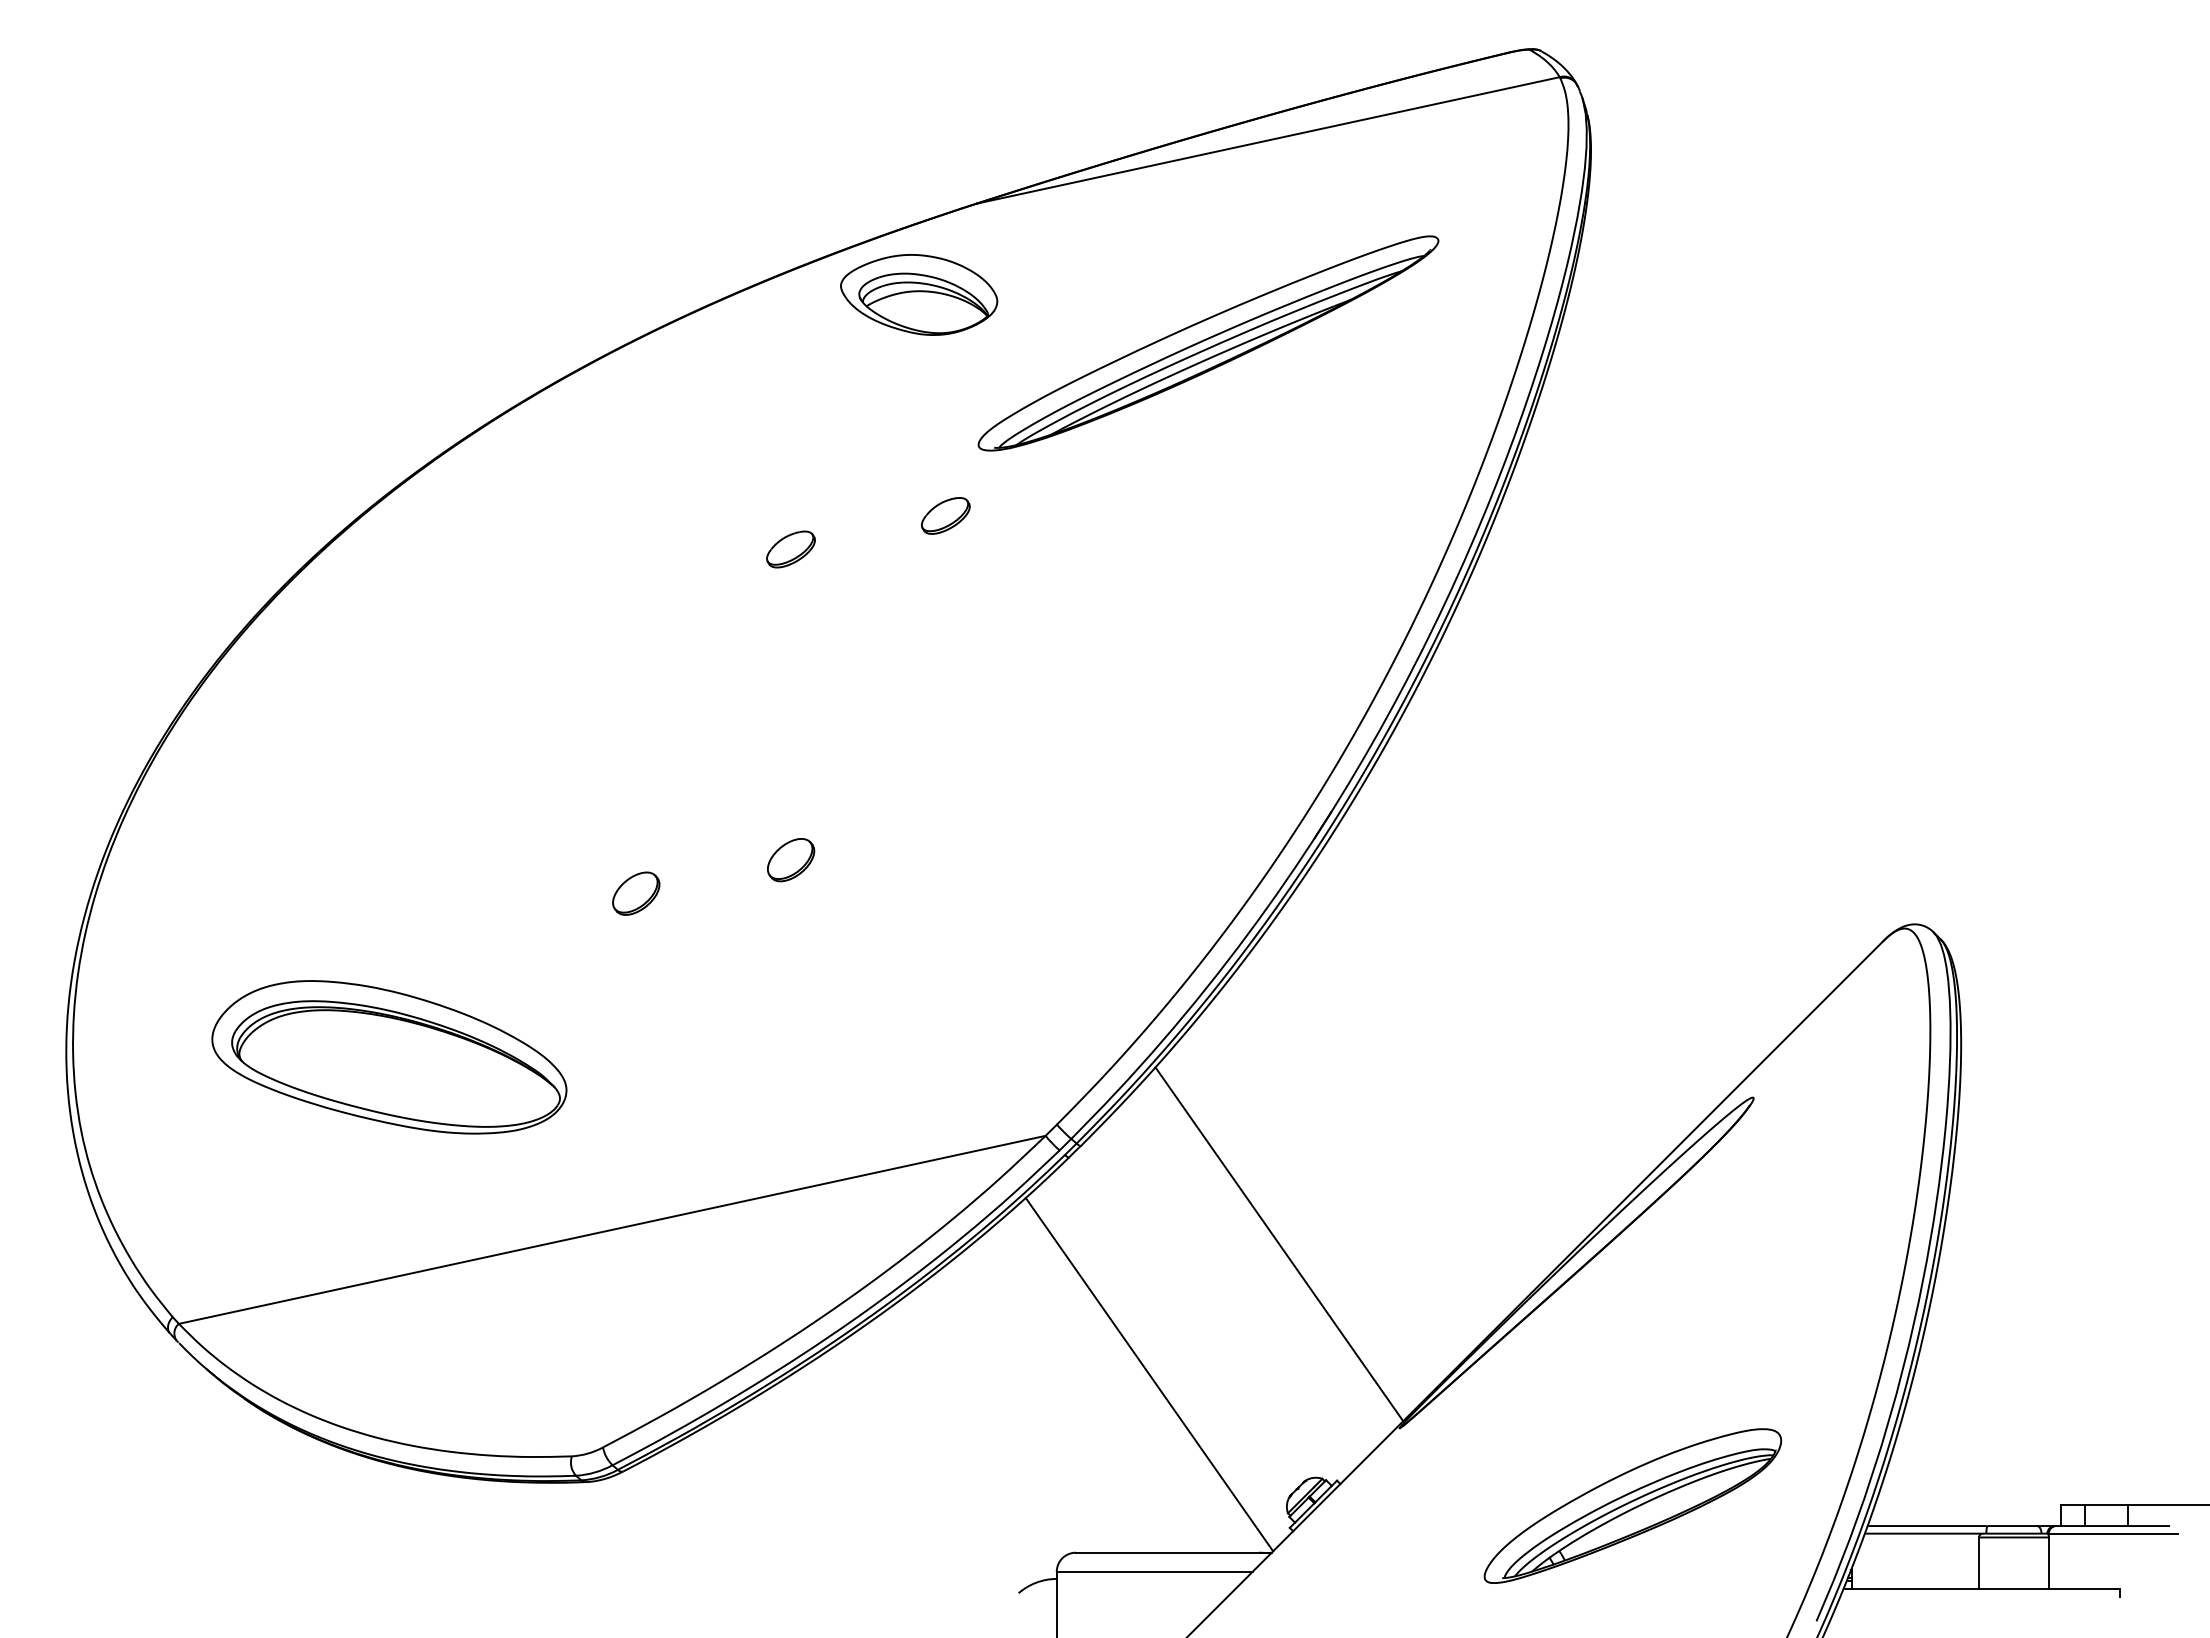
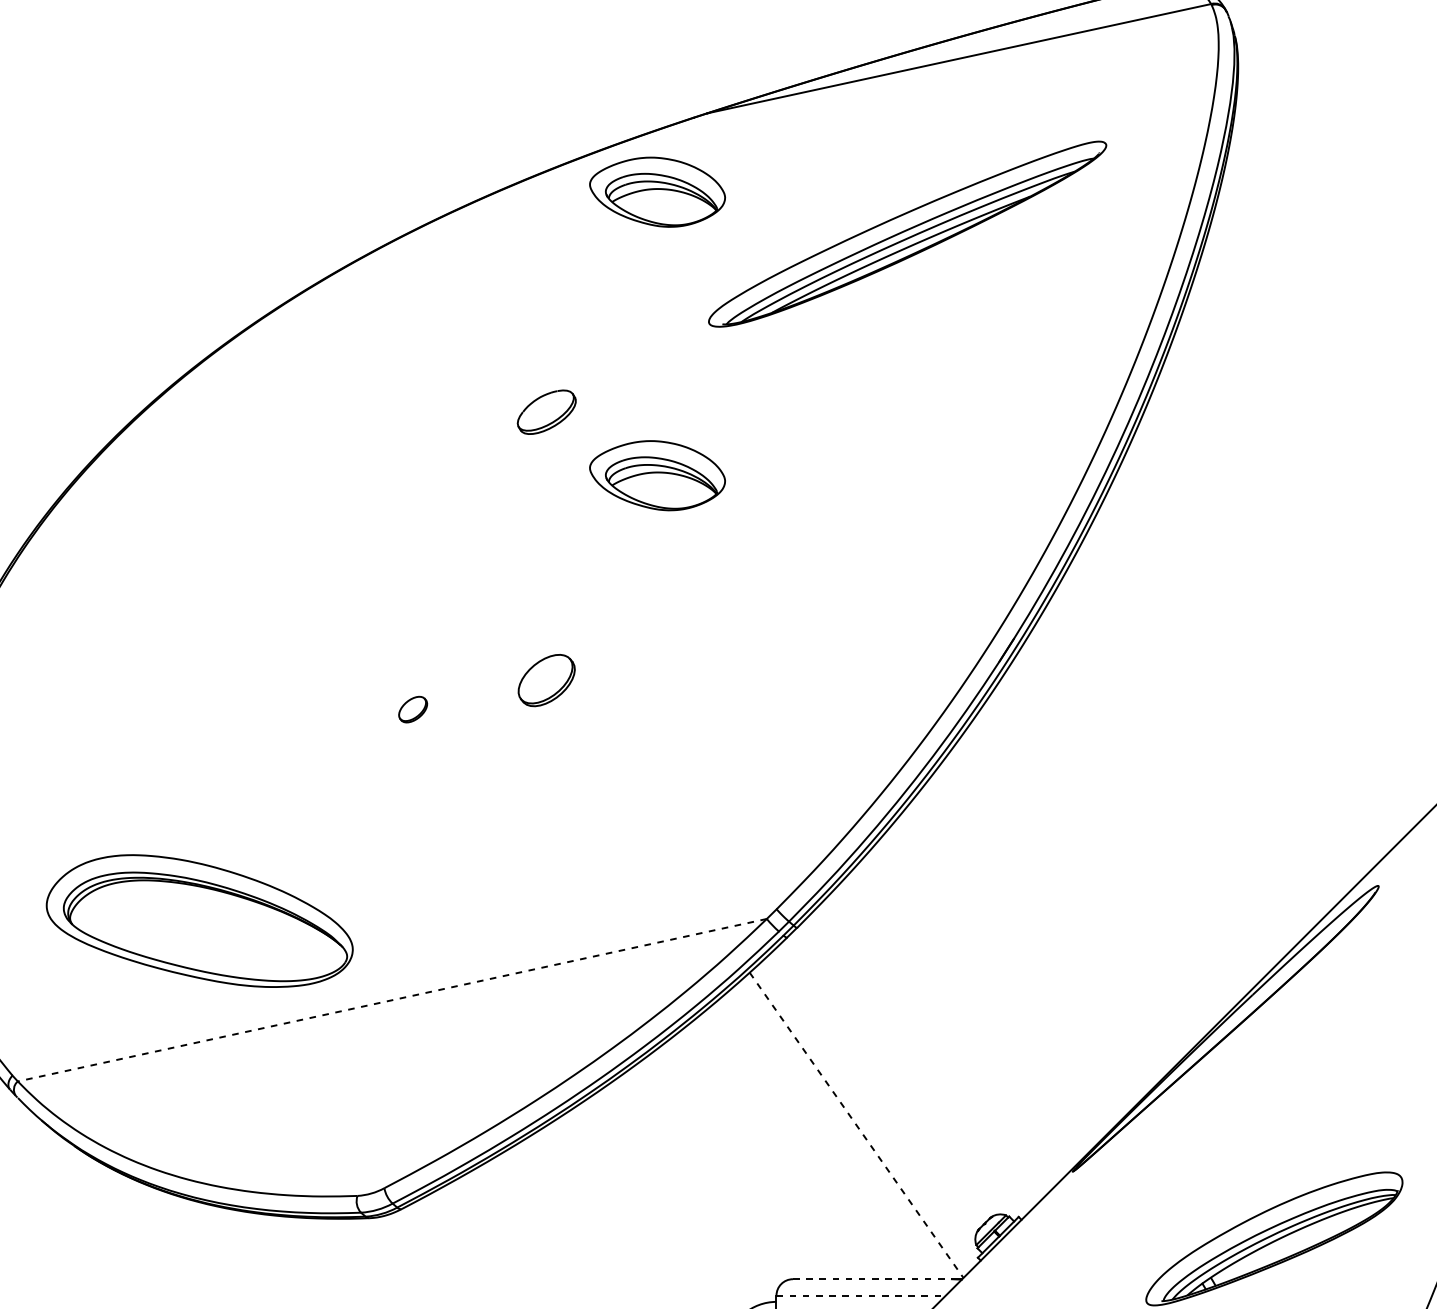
part: (945, 515) -> (680, 382), removed
part: (790, 549) -> (546, 412), size x1.4
part: (919, 622) -> (657, 475), added
part: (791, 860) -> (547, 680), size x1.4
part: (636, 893) -> (413, 709), size x0.7
part: (389, 1057) -> (199, 921), moved
line: (611, 1229) -> (391, 999), solid -> dashed
line: (1279, 1244) -> (968, 1012), removed
line: (1149, 1374) -> (856, 1125), solid -> dashed
line: (1167, 1552) -> (872, 1279), solid -> dashed
line: (1154, 1571) -> (860, 1295), solid -> dashed

